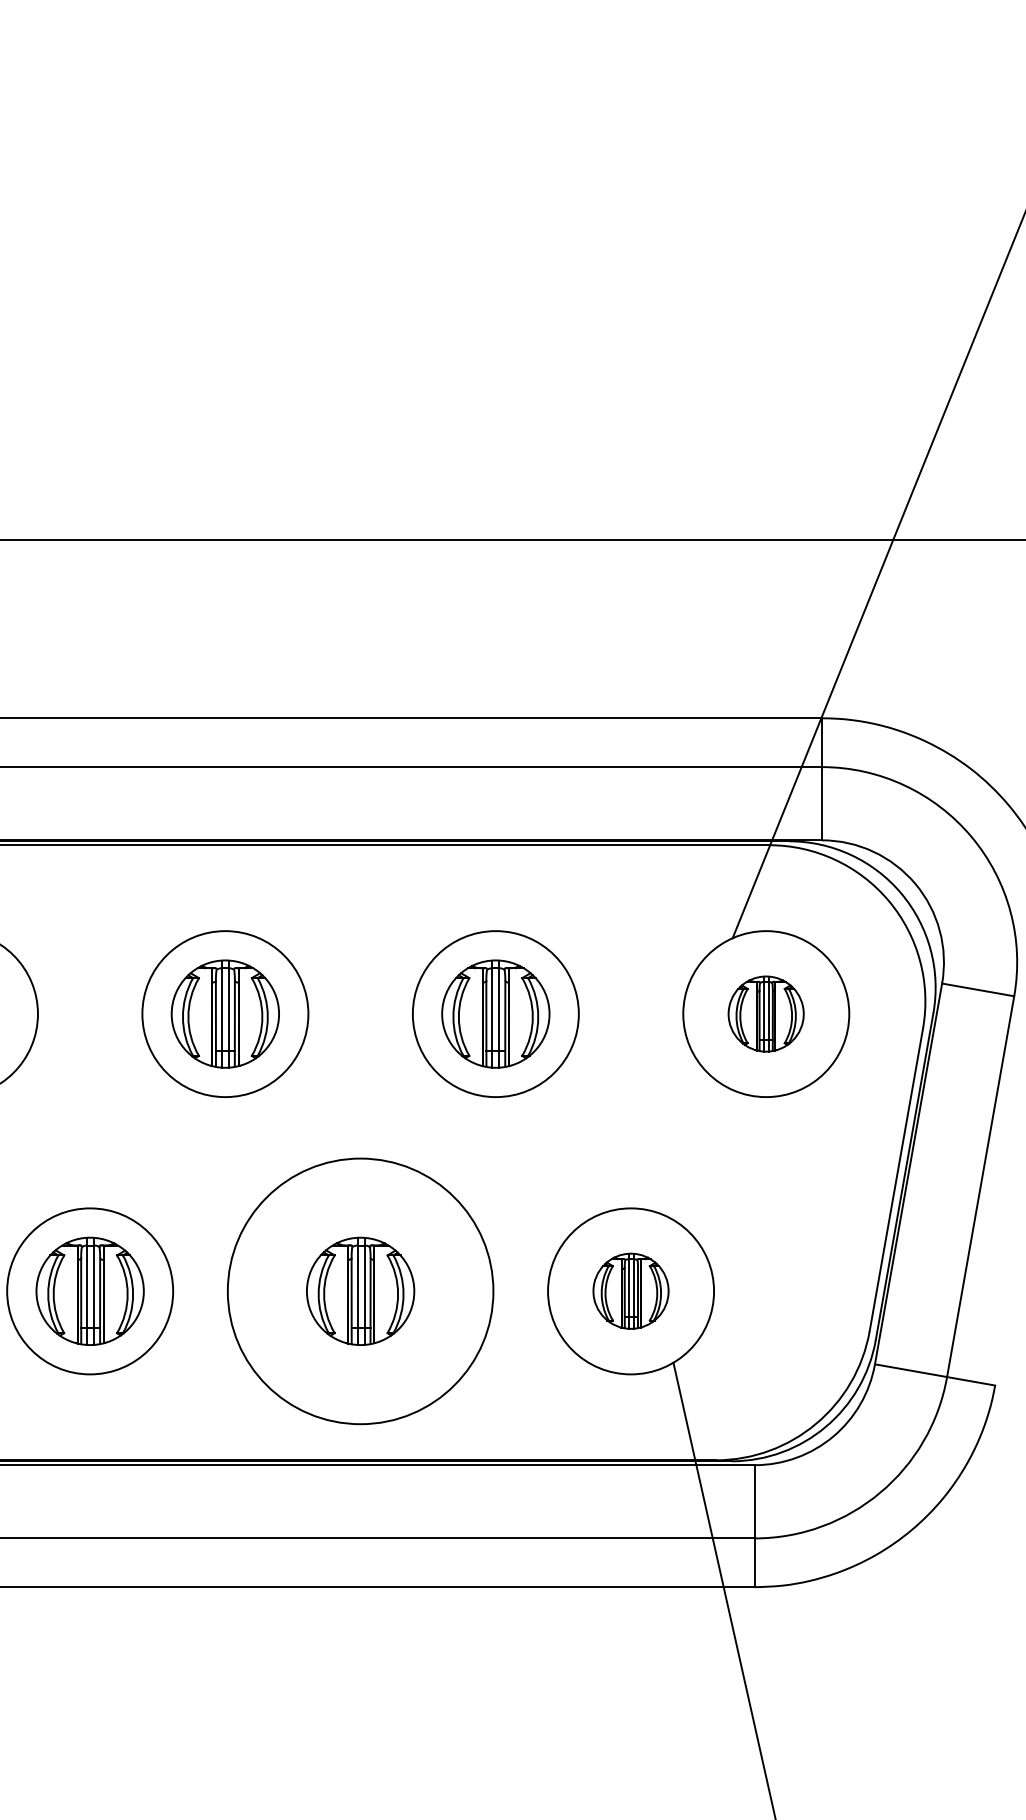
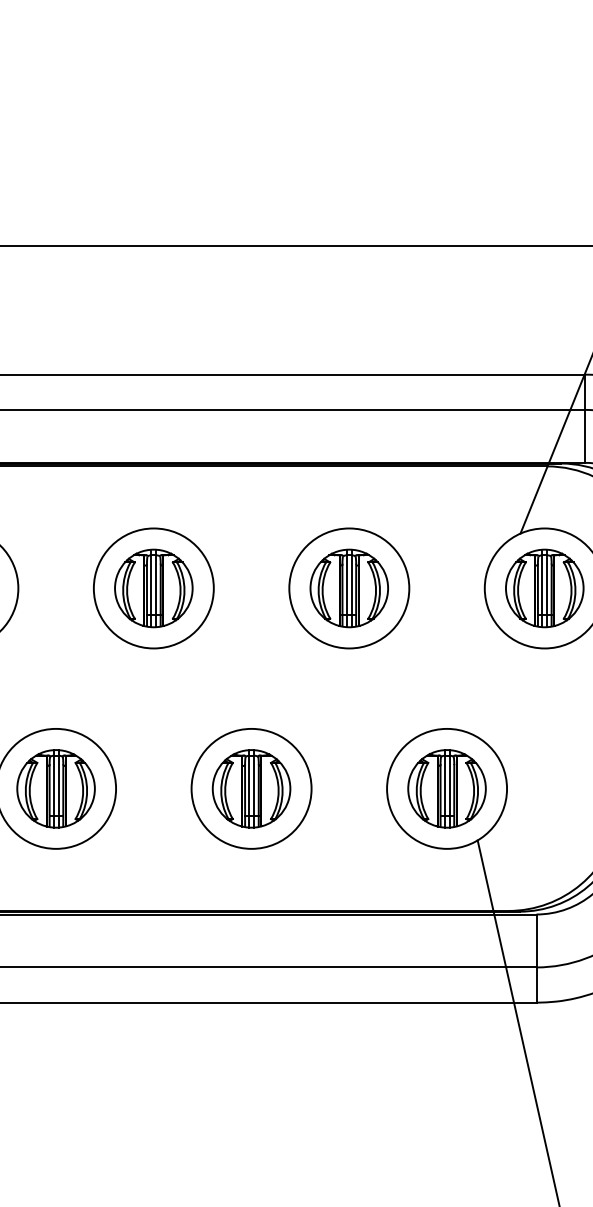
part: (765, 1013) -> (544, 588), size x1.43
part: (630, 1290) -> (446, 788), size x1.43
circle: (360, 1291) -> (251, 788), size x0.62

